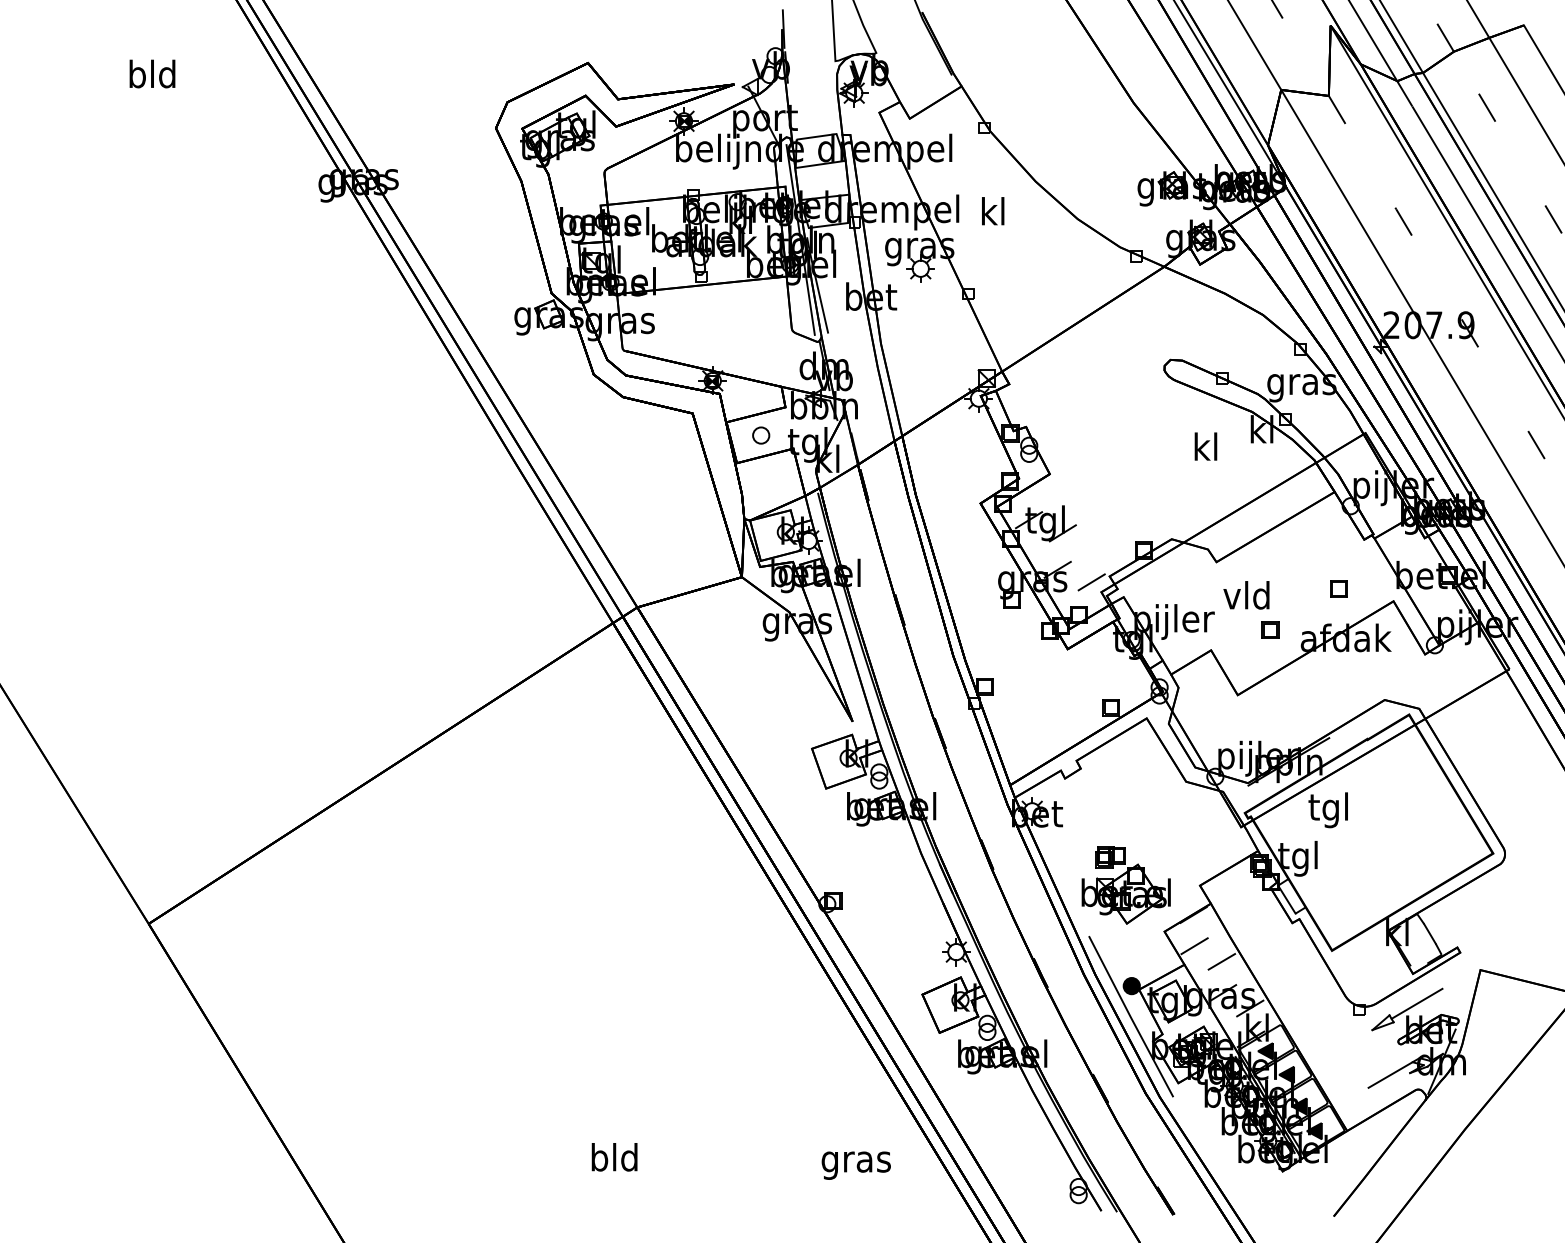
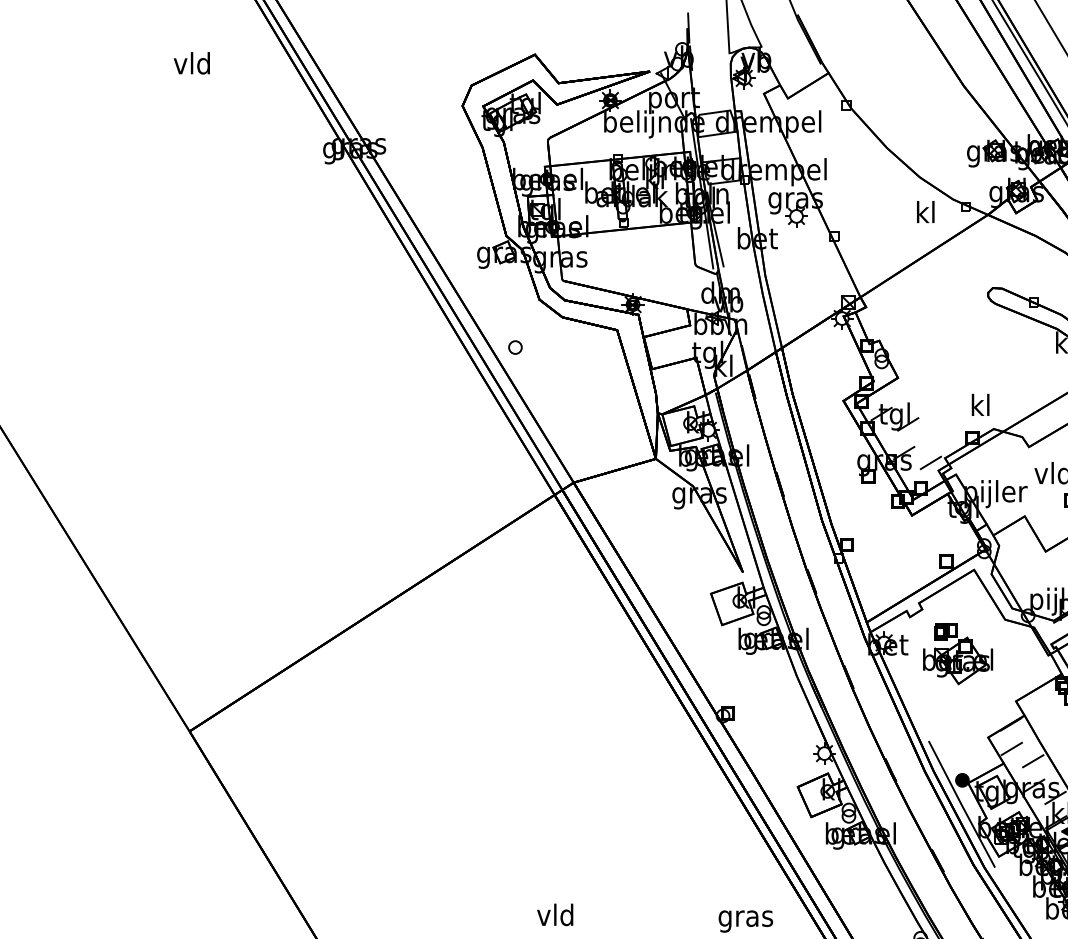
text: (151, 73) -> (191, 62), bld -> vld
text: (993, 211) -> (926, 212), moved
part: (761, 435) -> (515, 347), moved
text: (1205, 446) -> (980, 404), moved
part: (1125, 885) -> (957, 654), moved
text: (613, 1157) -> (554, 915), bld -> vld

